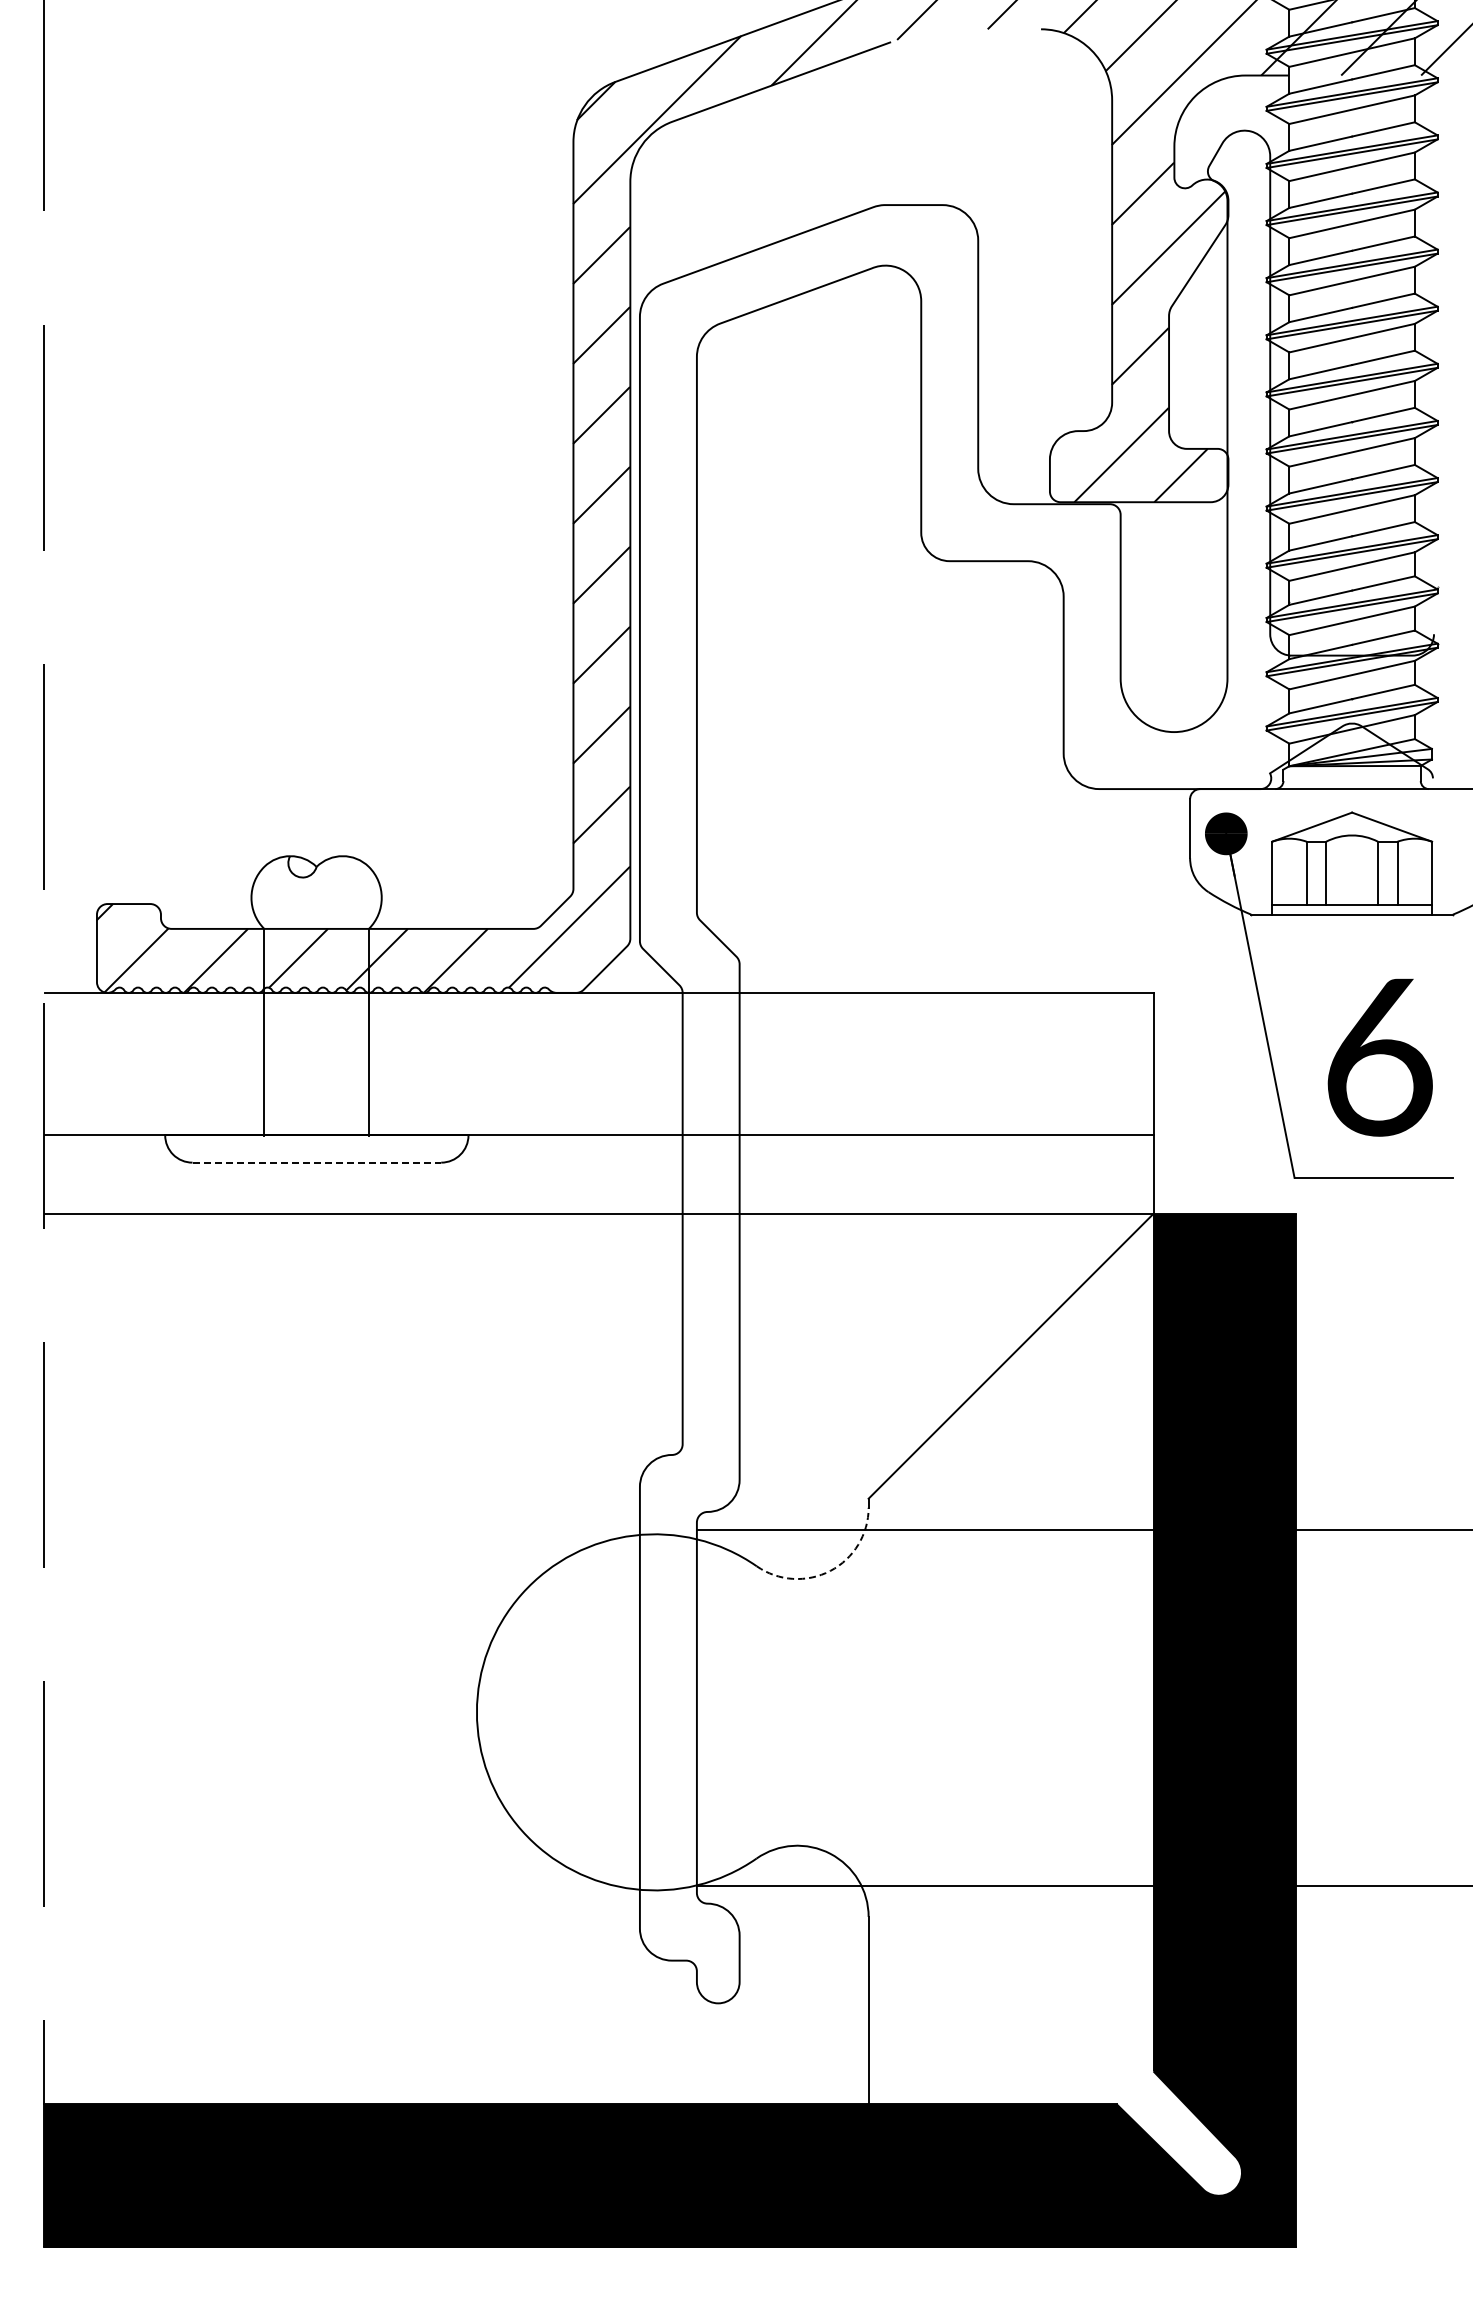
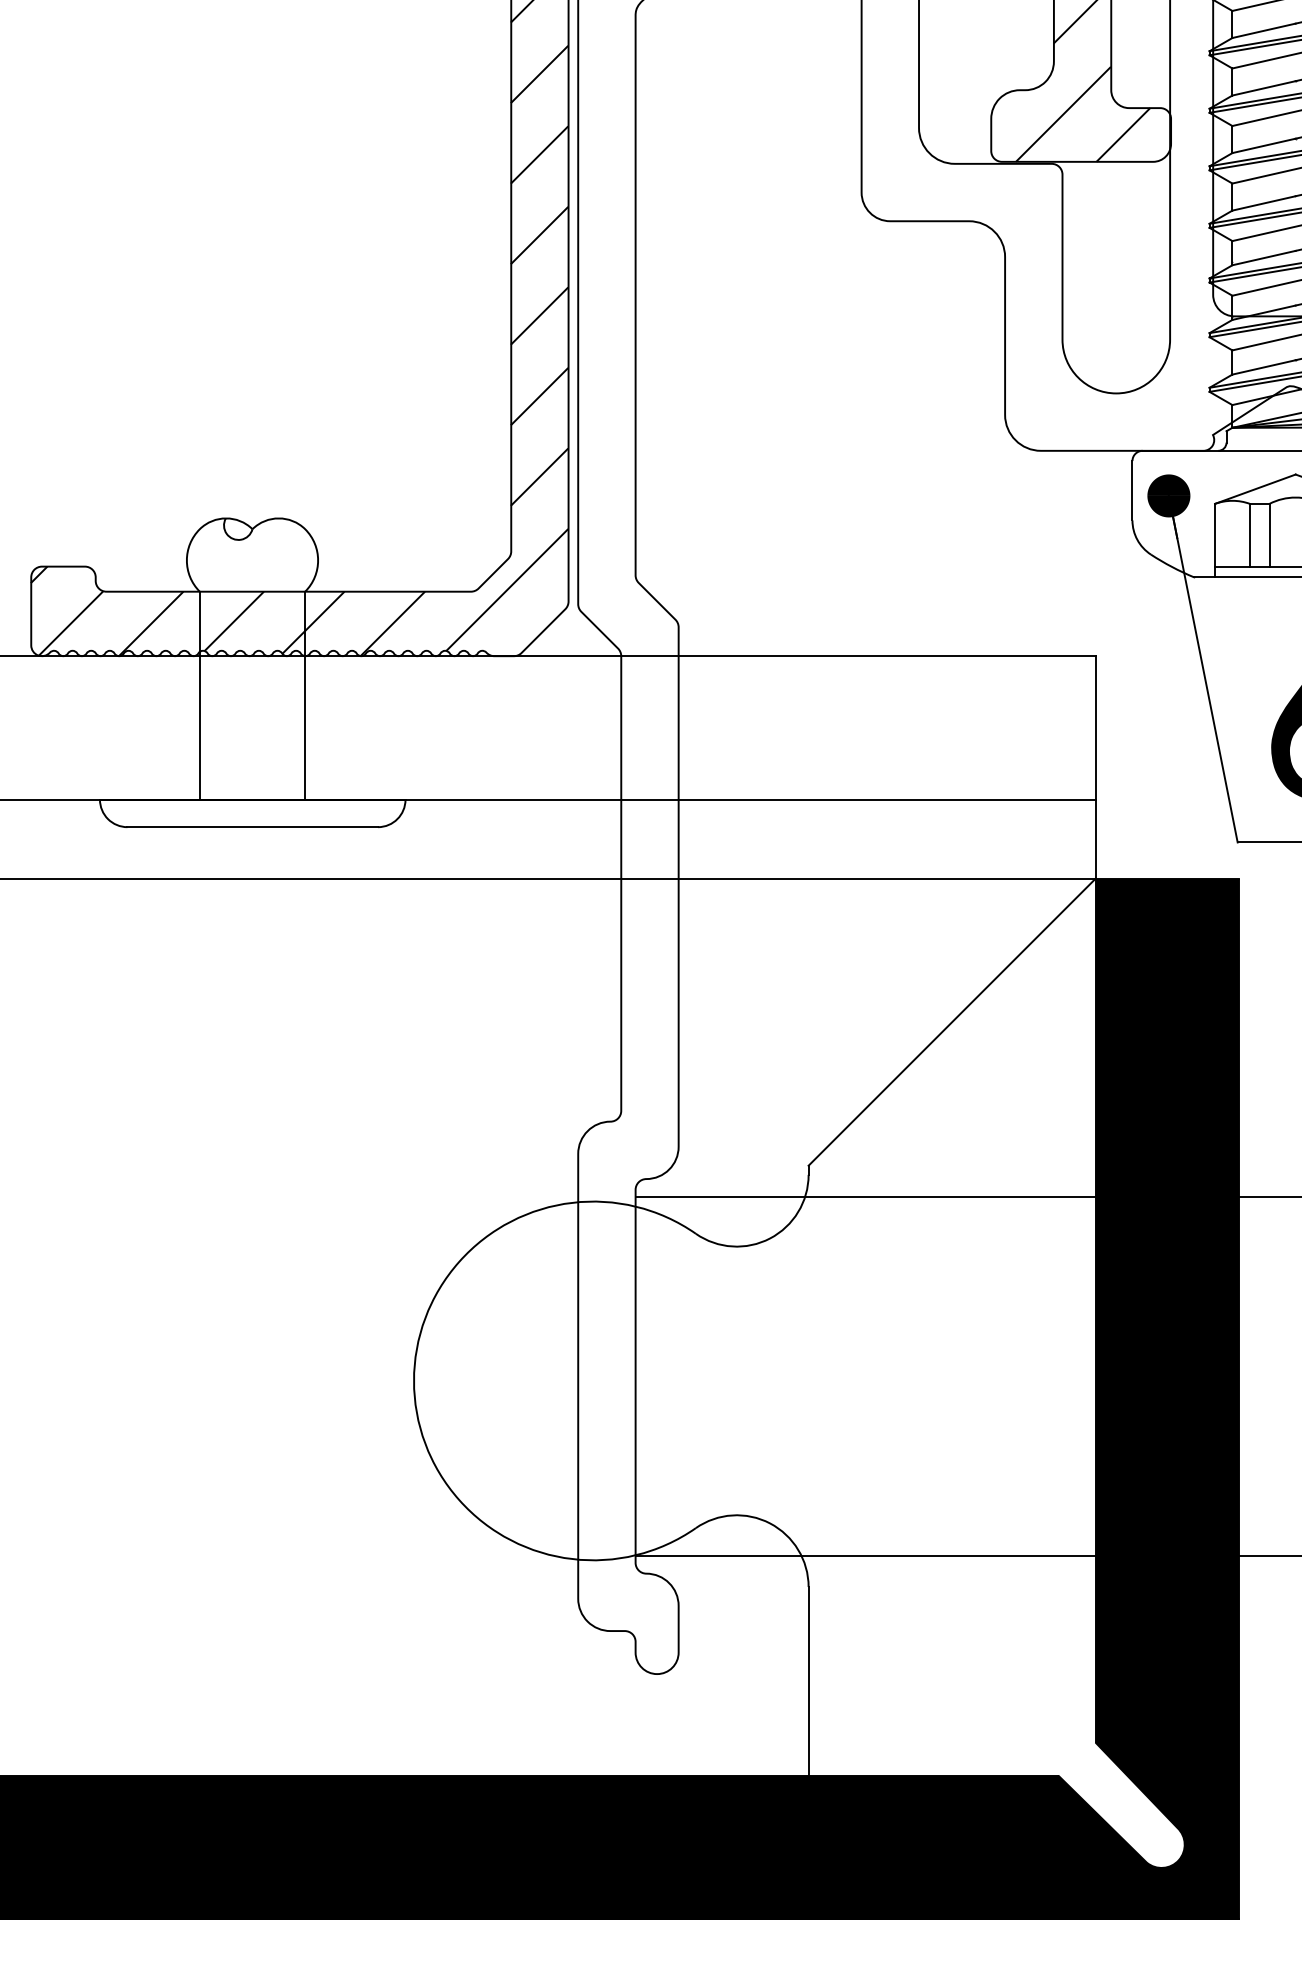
line: (317, 1162) -> (253, 827), dashed -> solid
arc: (830, 1570) -> (770, 1238), dashed -> solid

